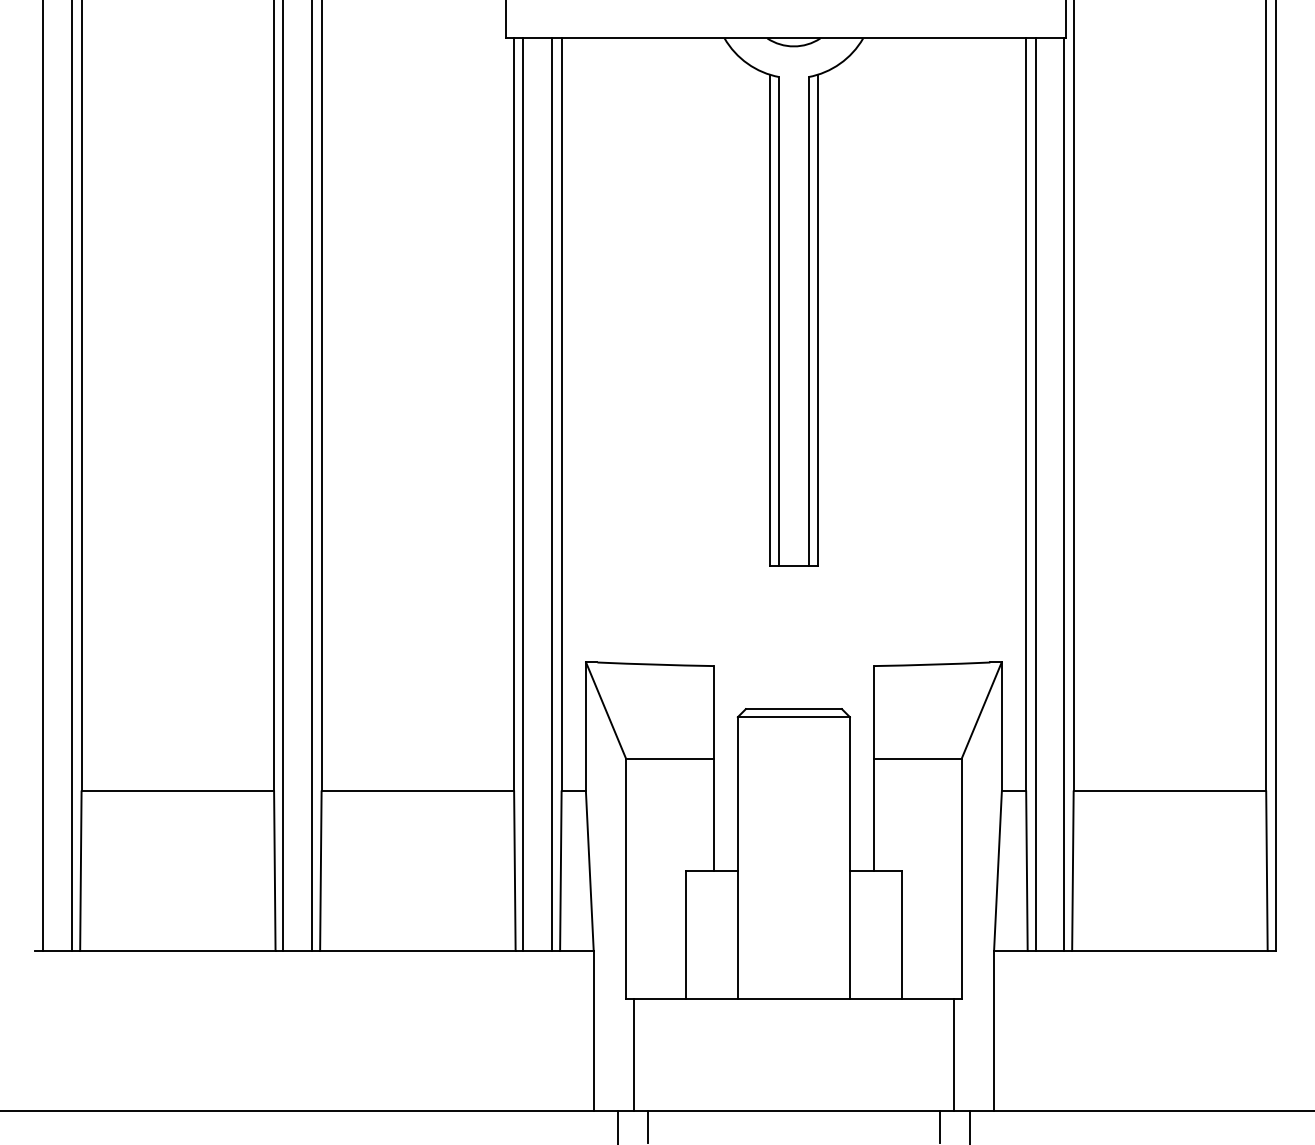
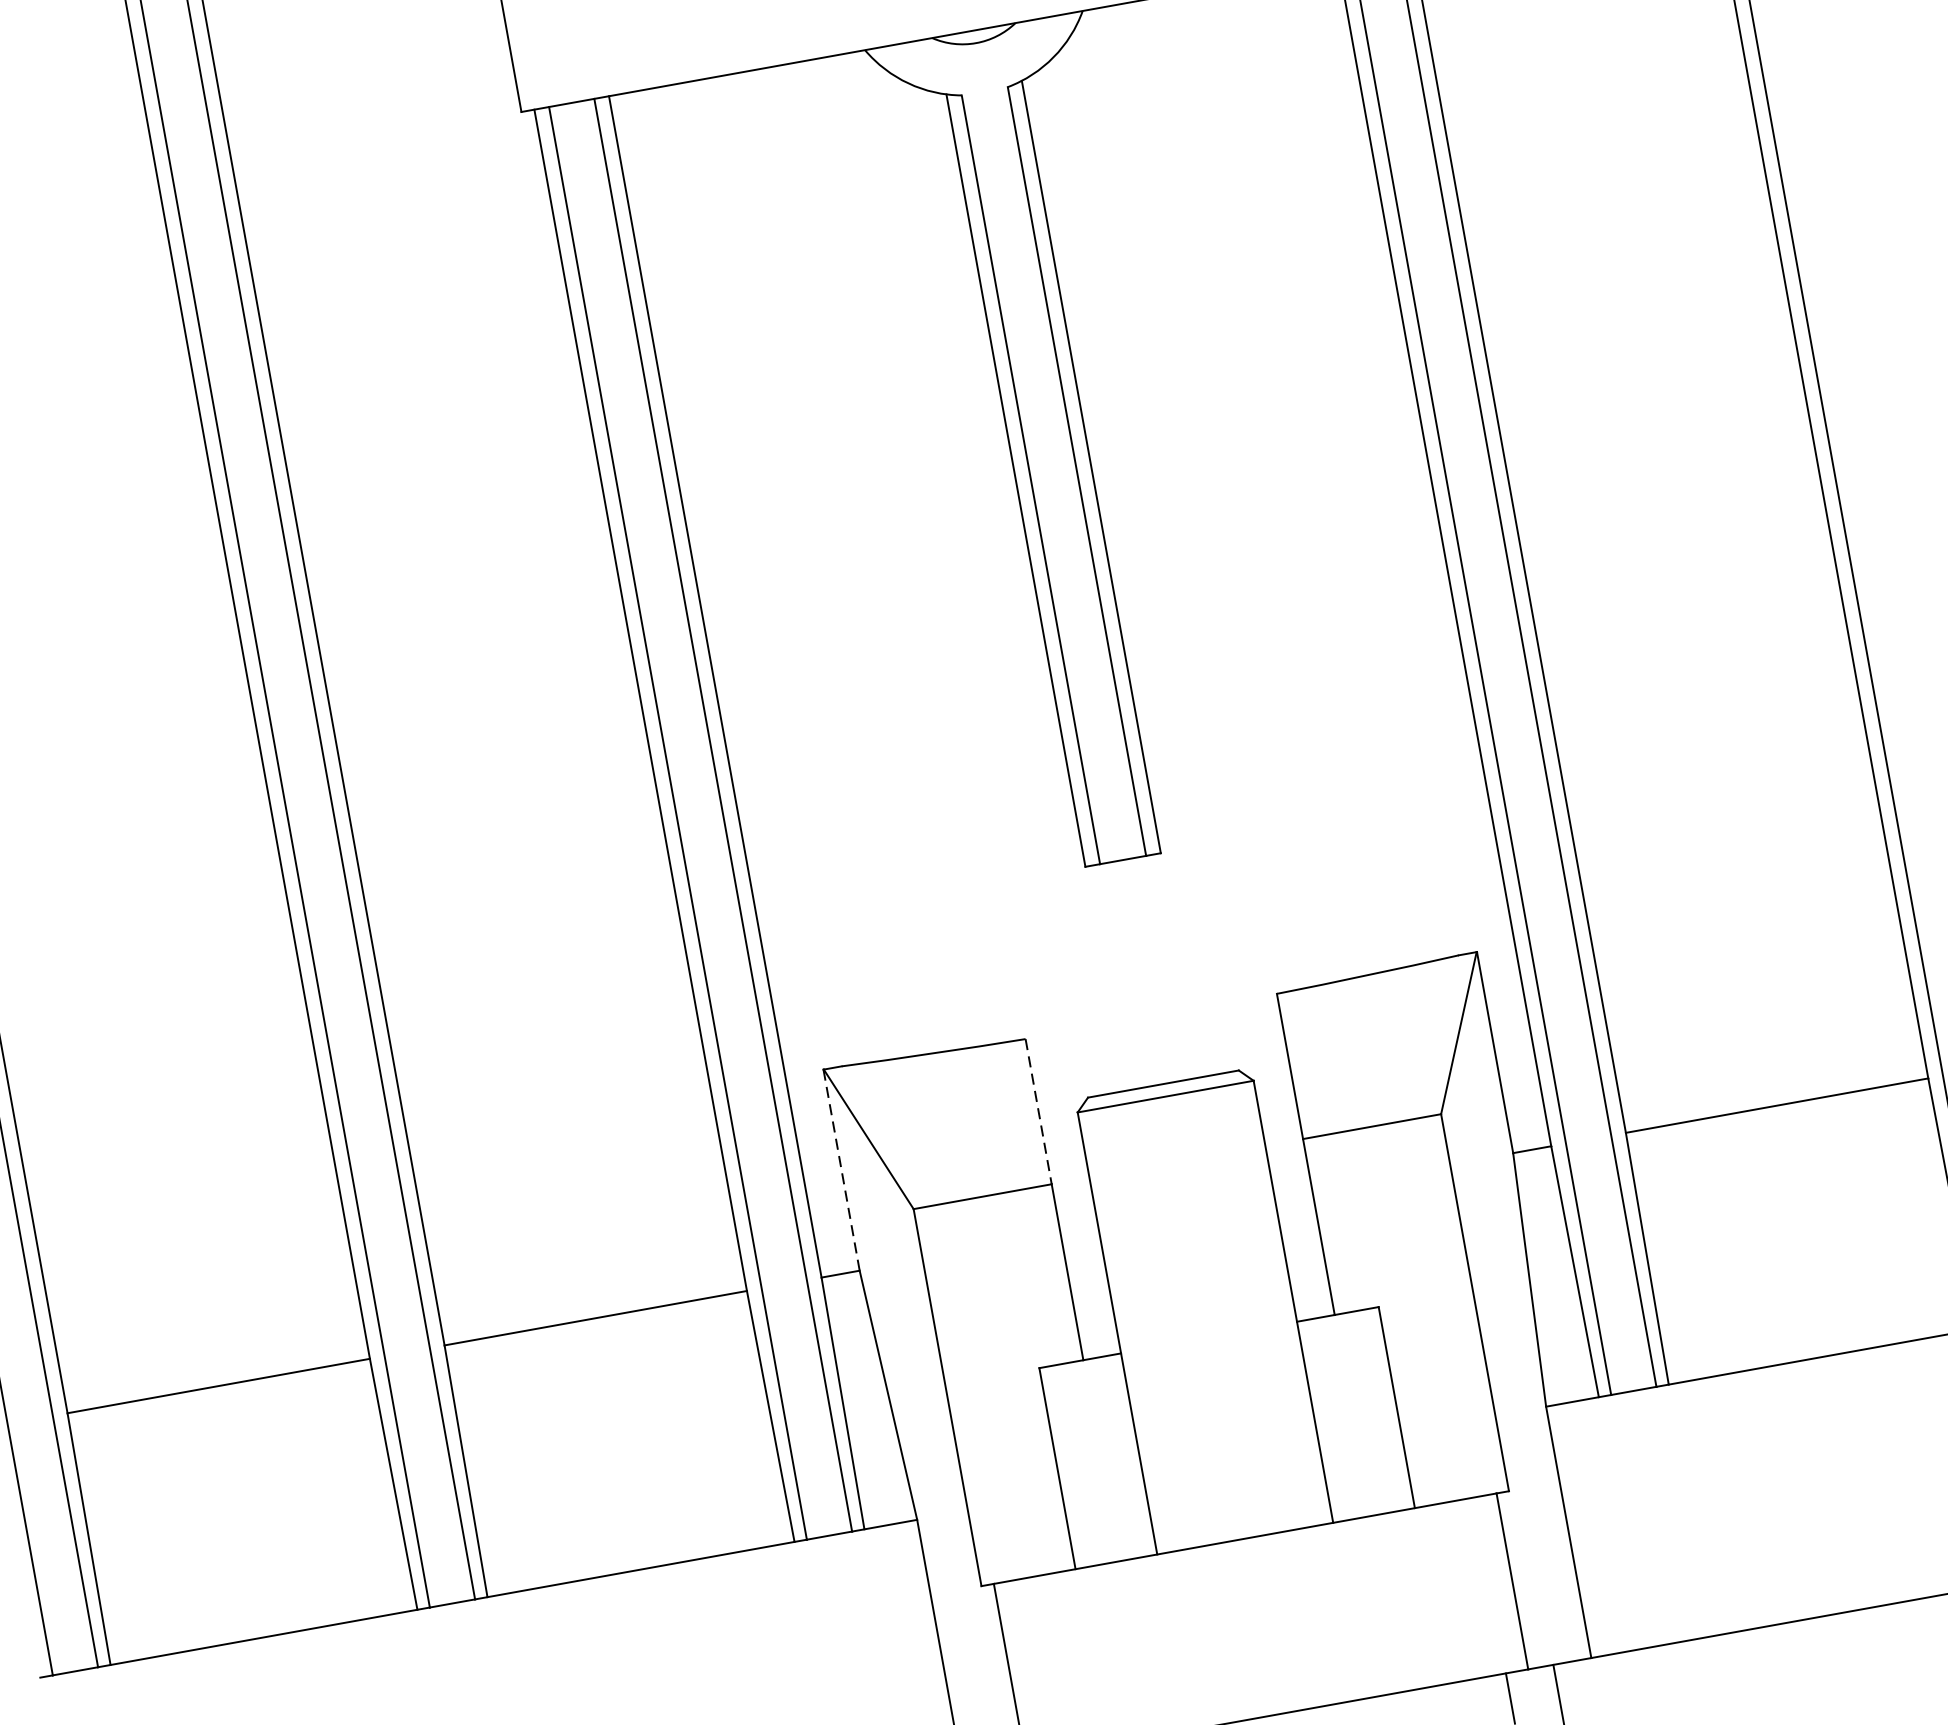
line: (713, 712) -> (1038, 1112), solid -> dashed
line: (585, 727) -> (841, 1171), solid -> dashed

